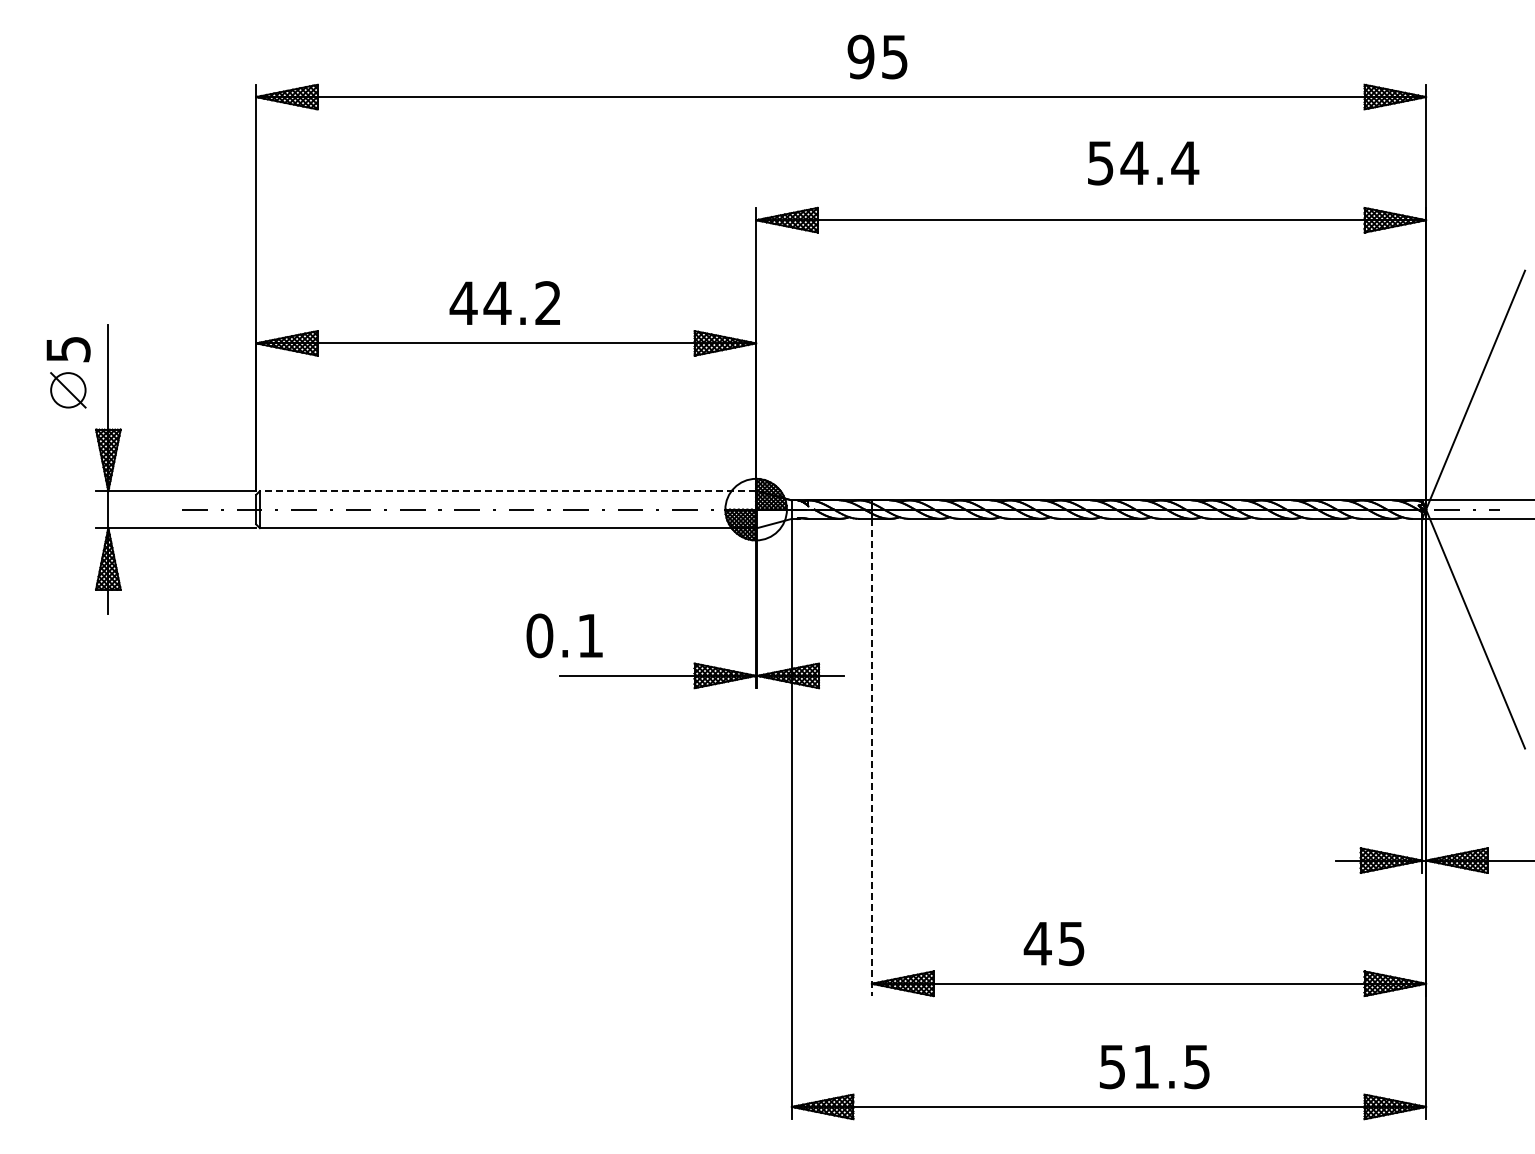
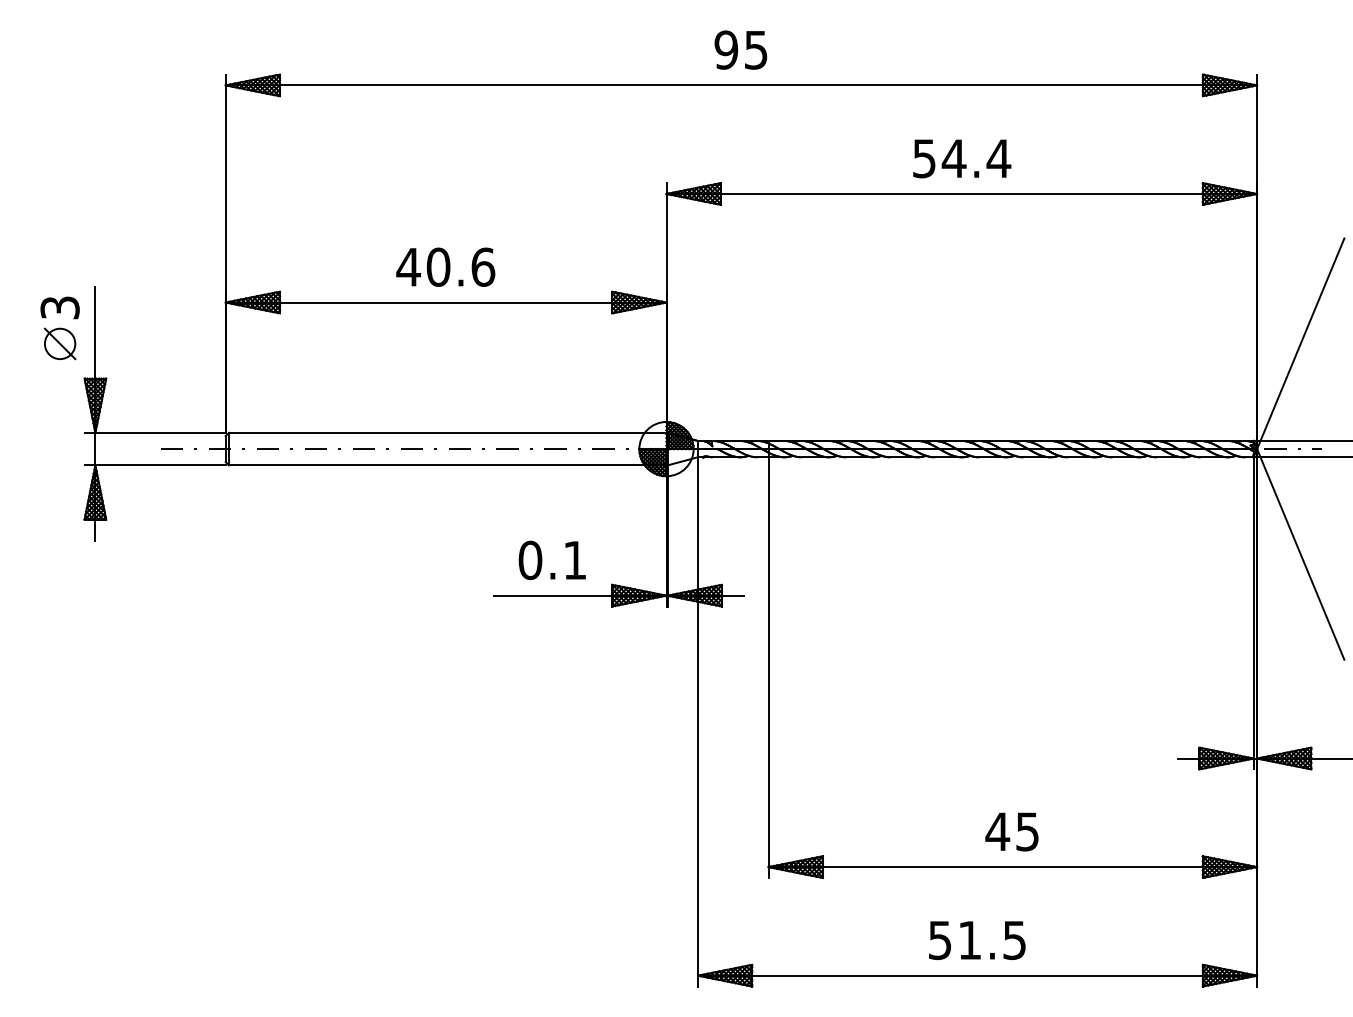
text: (877, 56) -> (740, 49), moved
text: (1143, 163) -> (962, 158), moved
text: (522, 303) -> (460, 267), 44.2 -> 40.6
text: (68, 348) -> (60, 307), 5 -> 3
line: (507, 491) -> (447, 433), dashed -> solid
text: (564, 635) -> (552, 560), moved
line: (871, 757) -> (768, 667), dashed -> solid
text: (1053, 944) -> (1011, 832), moved
text: (1154, 1067) -> (977, 940), moved

